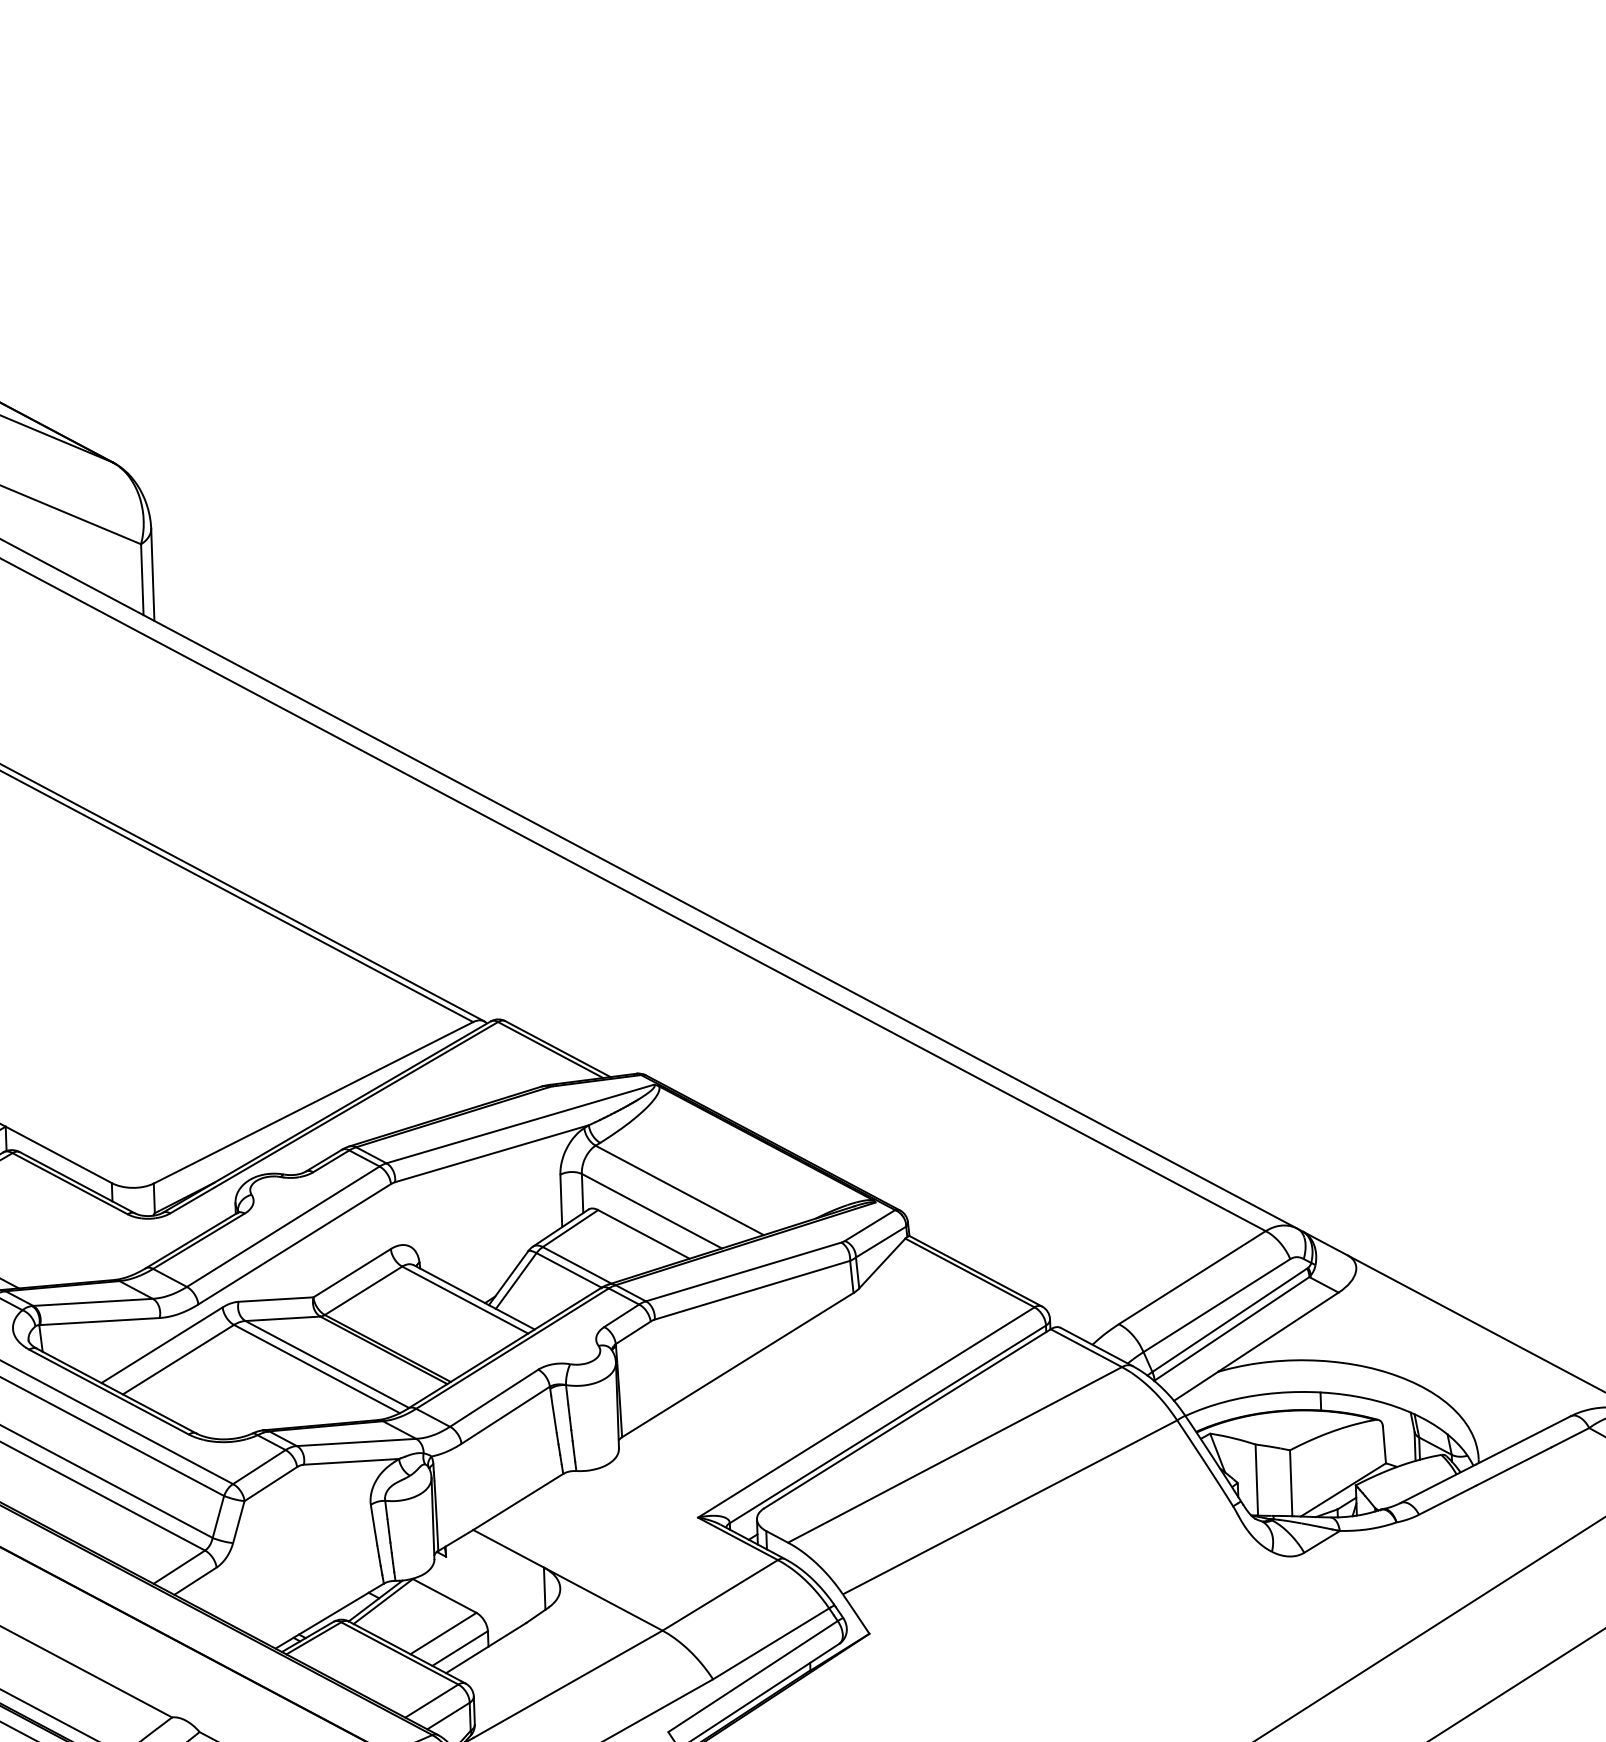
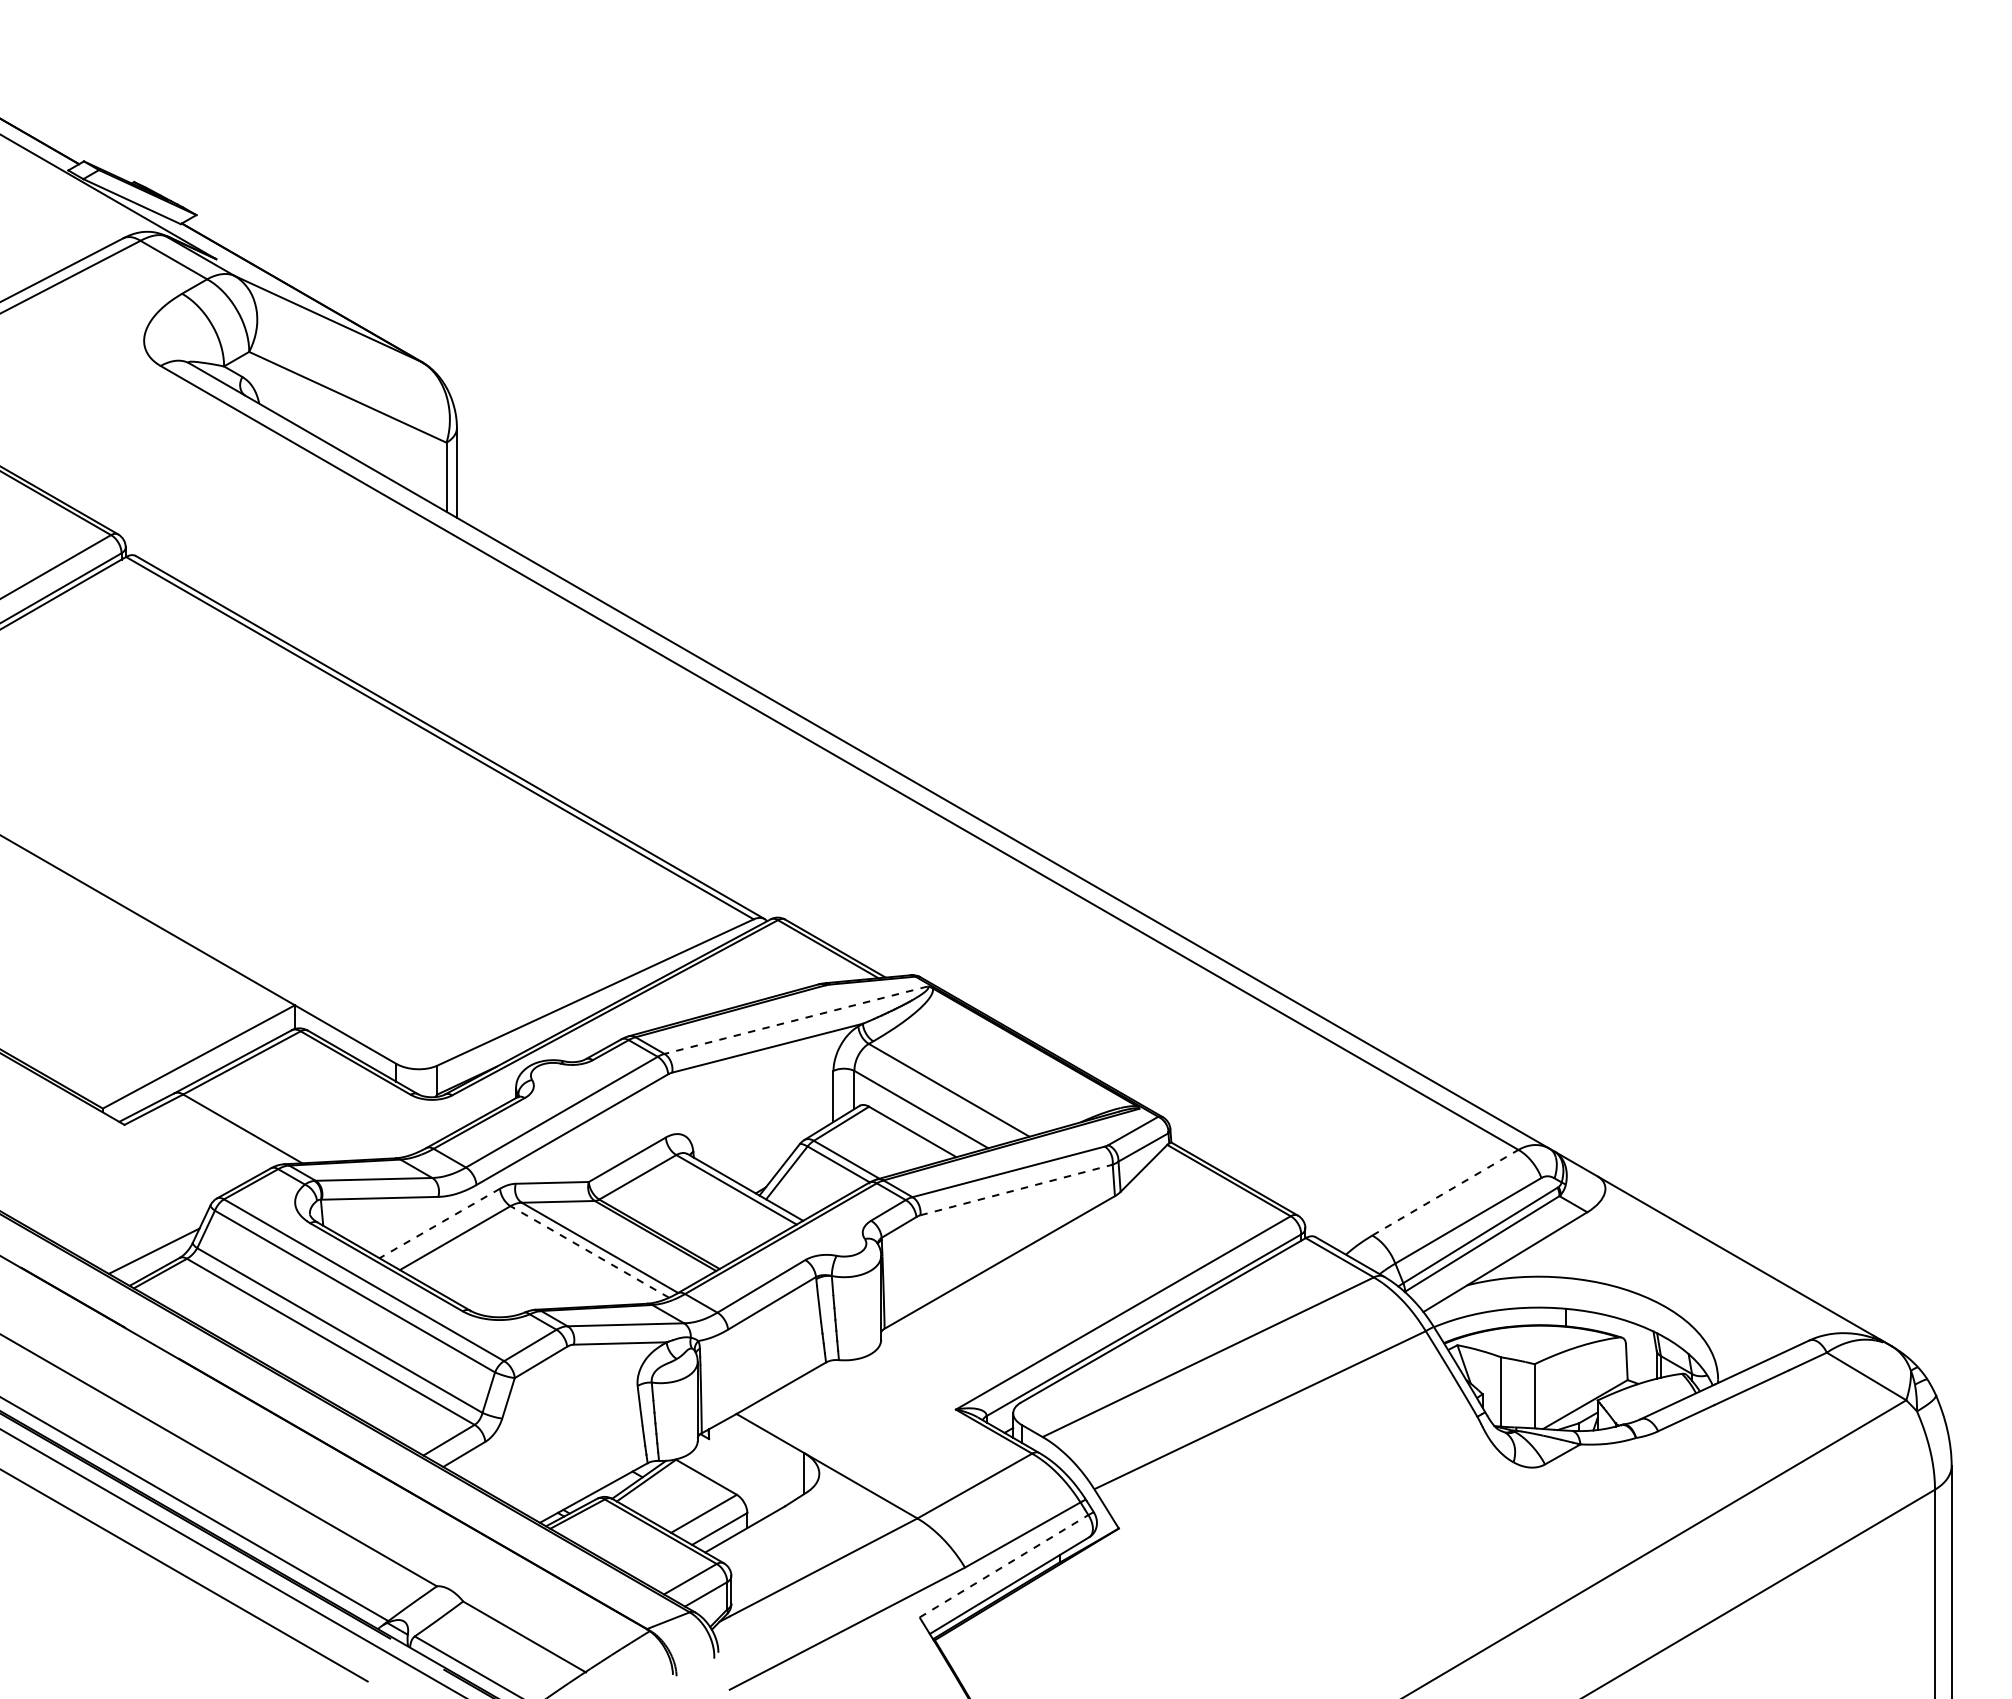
line: (520, 1124) -> (796, 1020), solid -> dashed
line: (1192, 1277) -> (1445, 1192), solid -> dashed
line: (753, 1289) -> (1017, 1189), solid -> dashed
line: (161, 1345) -> (439, 1223), solid -> dashed
line: (316, 1368) -> (589, 1251), solid -> dashed
line: (753, 1676) -> (1004, 1566), solid -> dashed

